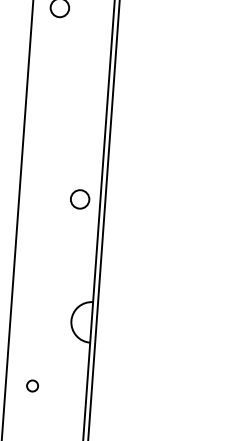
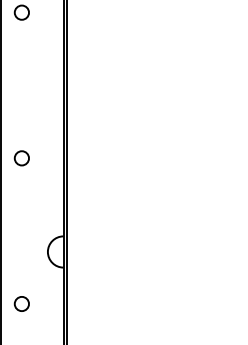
circle: (79, 199) -> (21, 158), moved
circle: (32, 385) -> (21, 303), size x1.67

